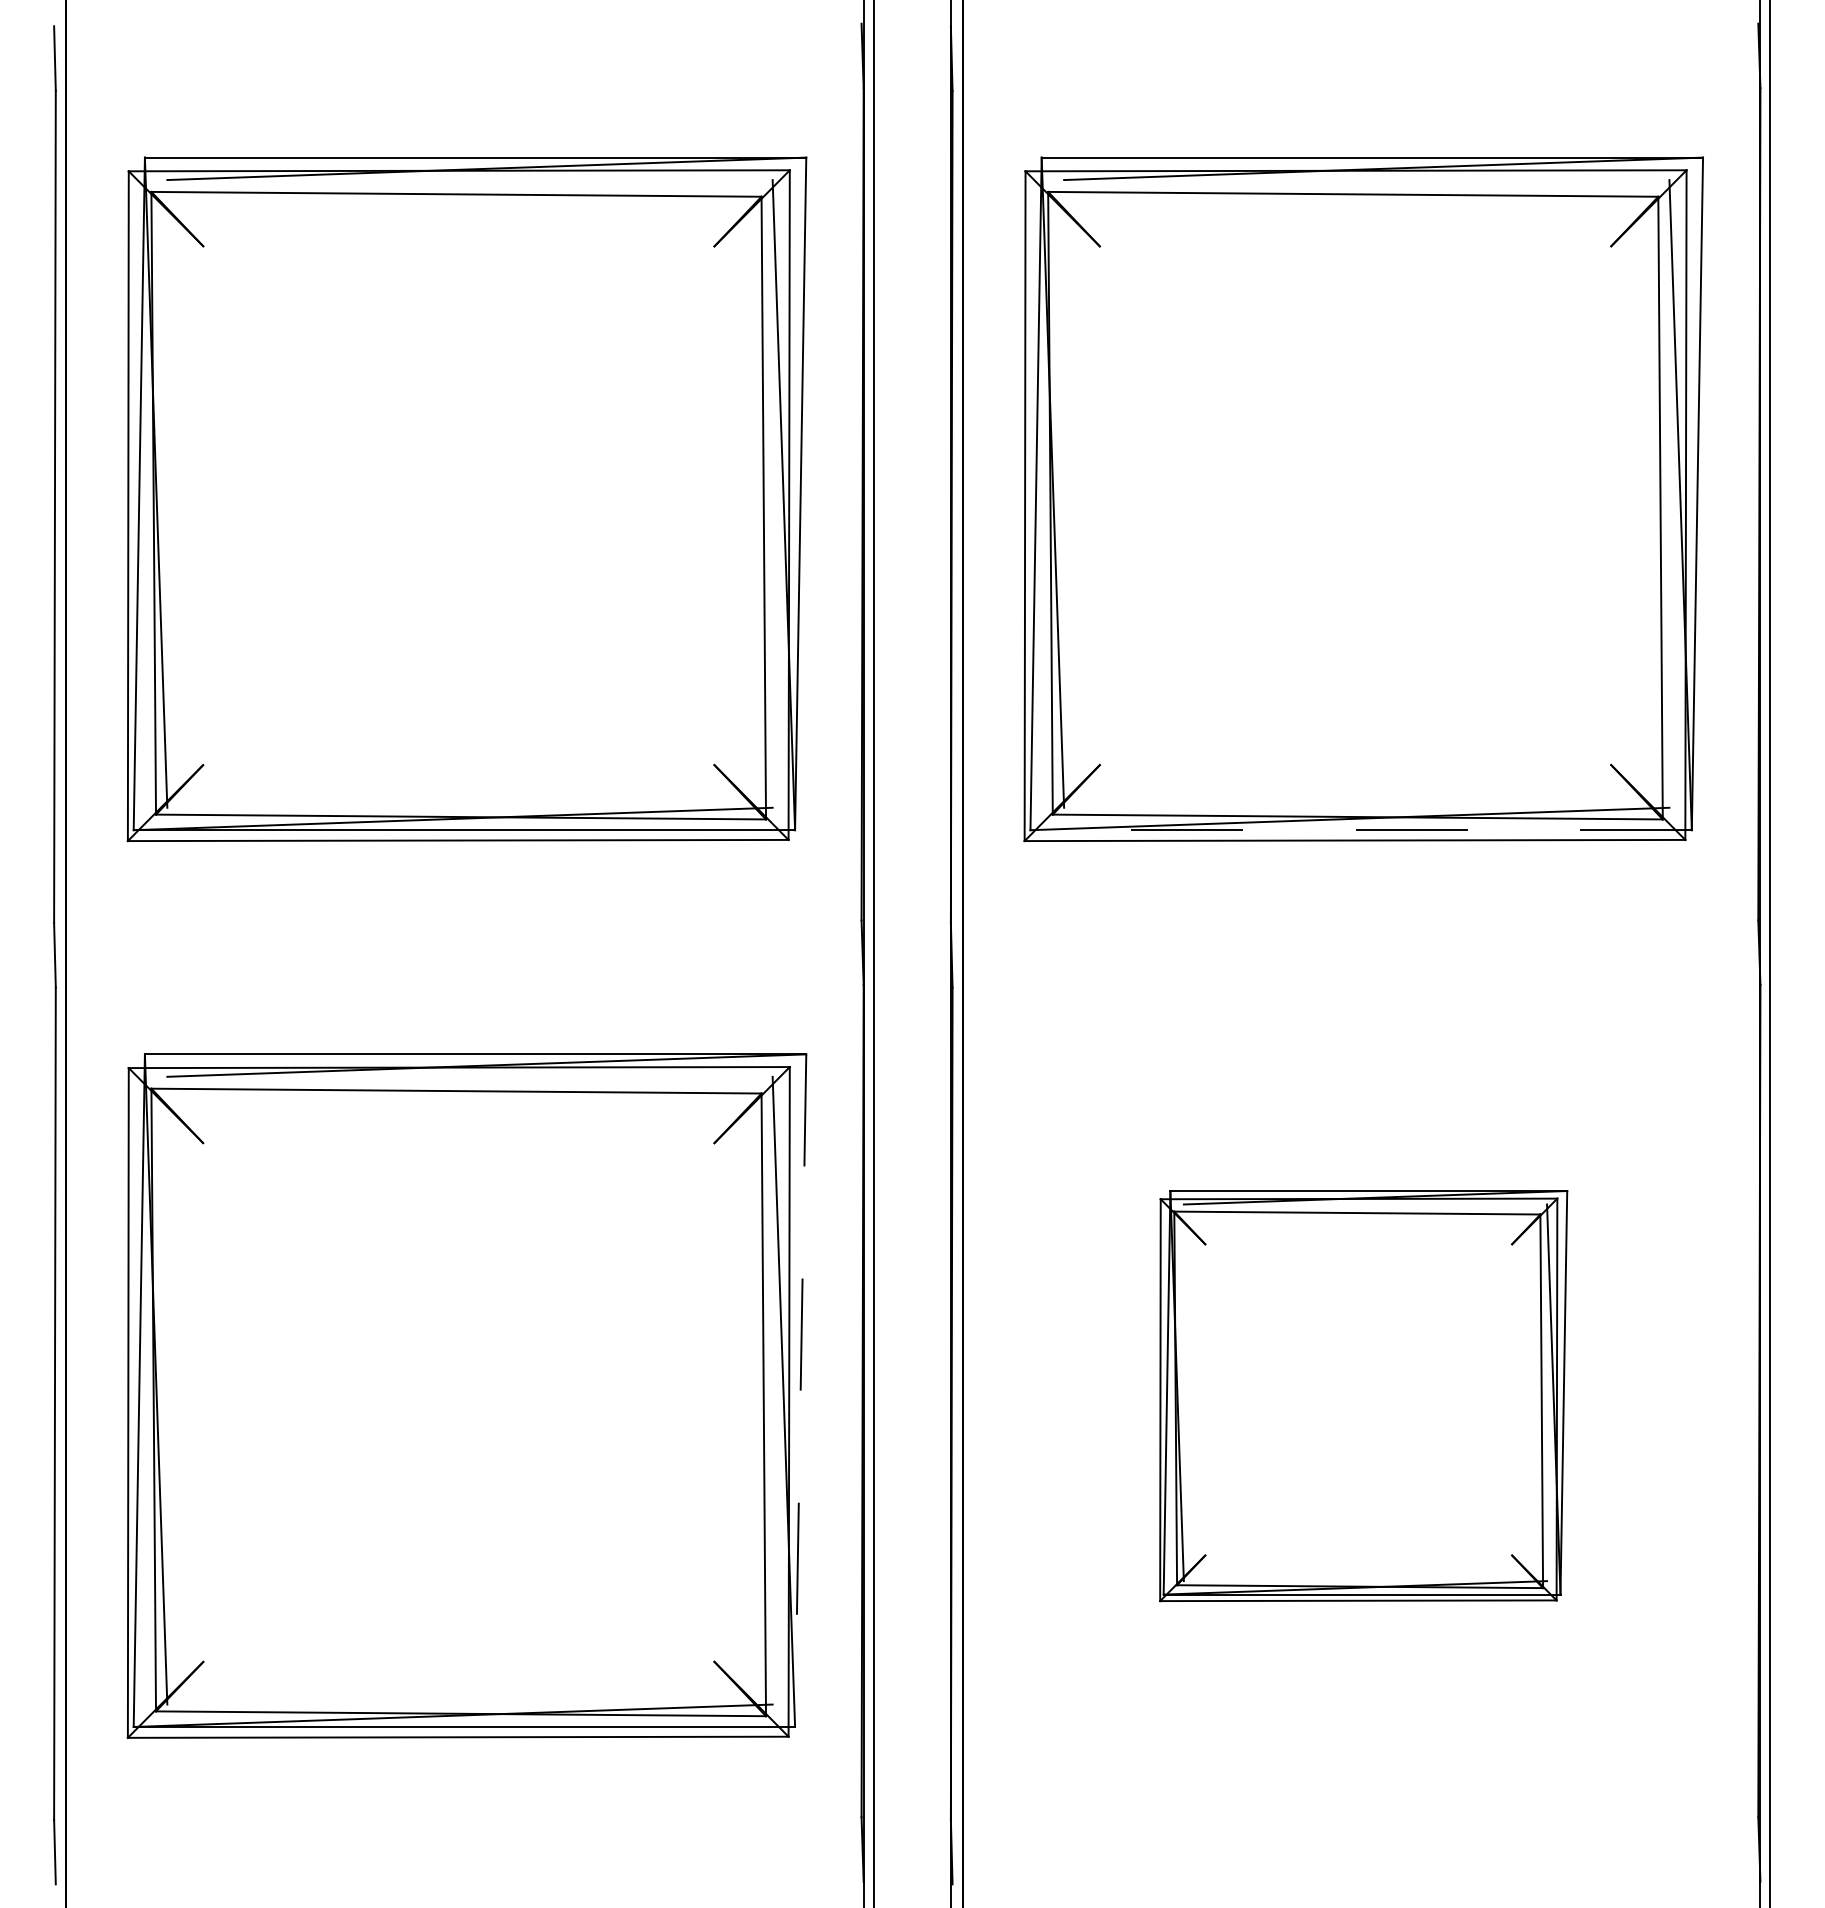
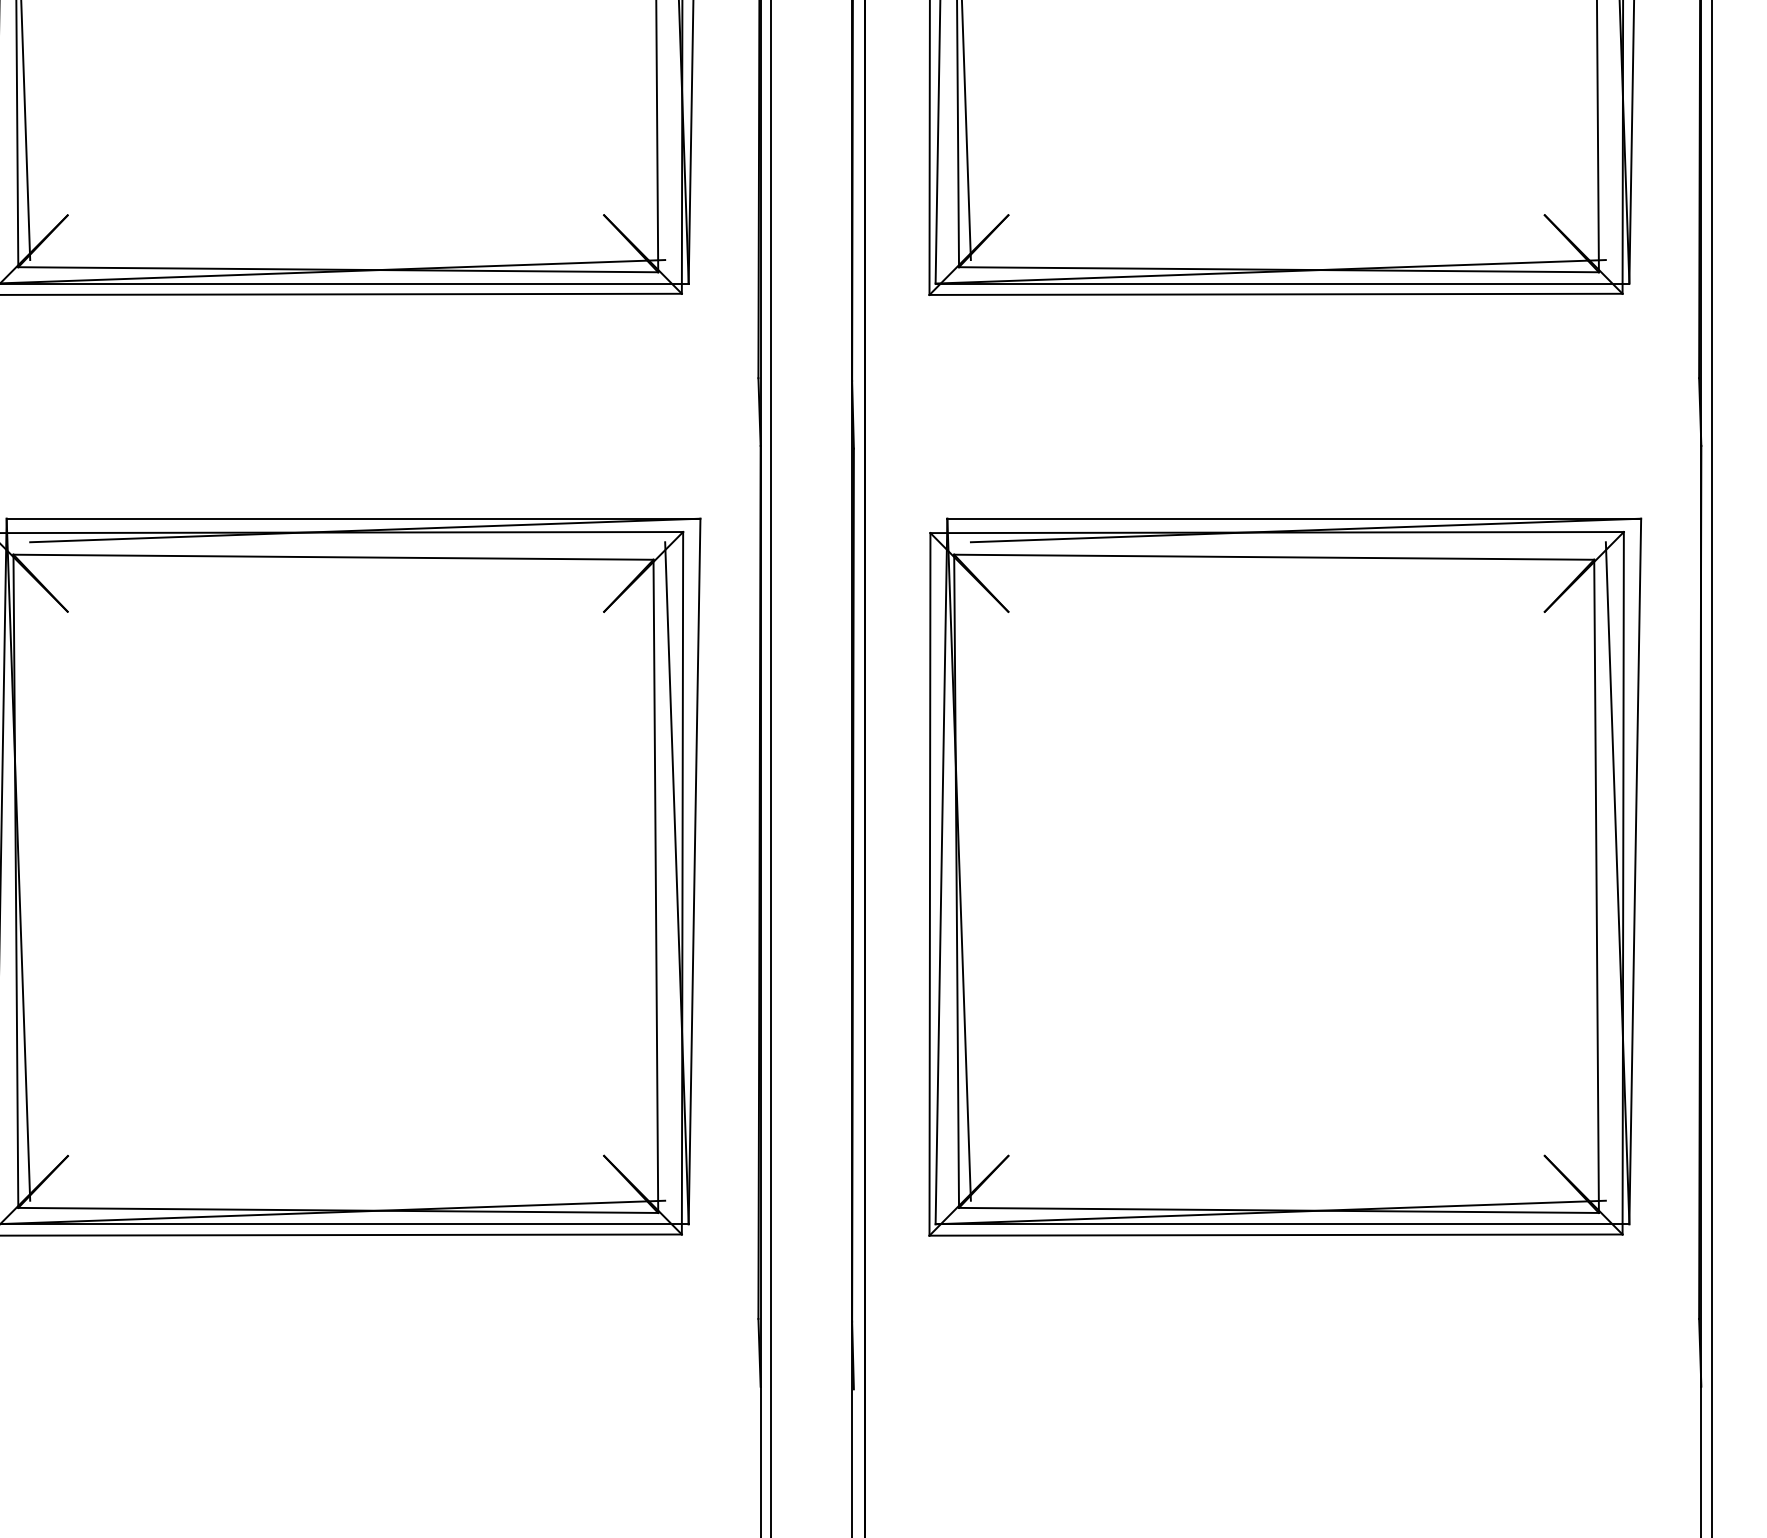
line: (1361, 830) -> (1282, 283), dashed -> solid
line: (800, 1391) -> (694, 872), dashed -> solid
part: (1363, 1395) -> (1284, 876), size x1.67

